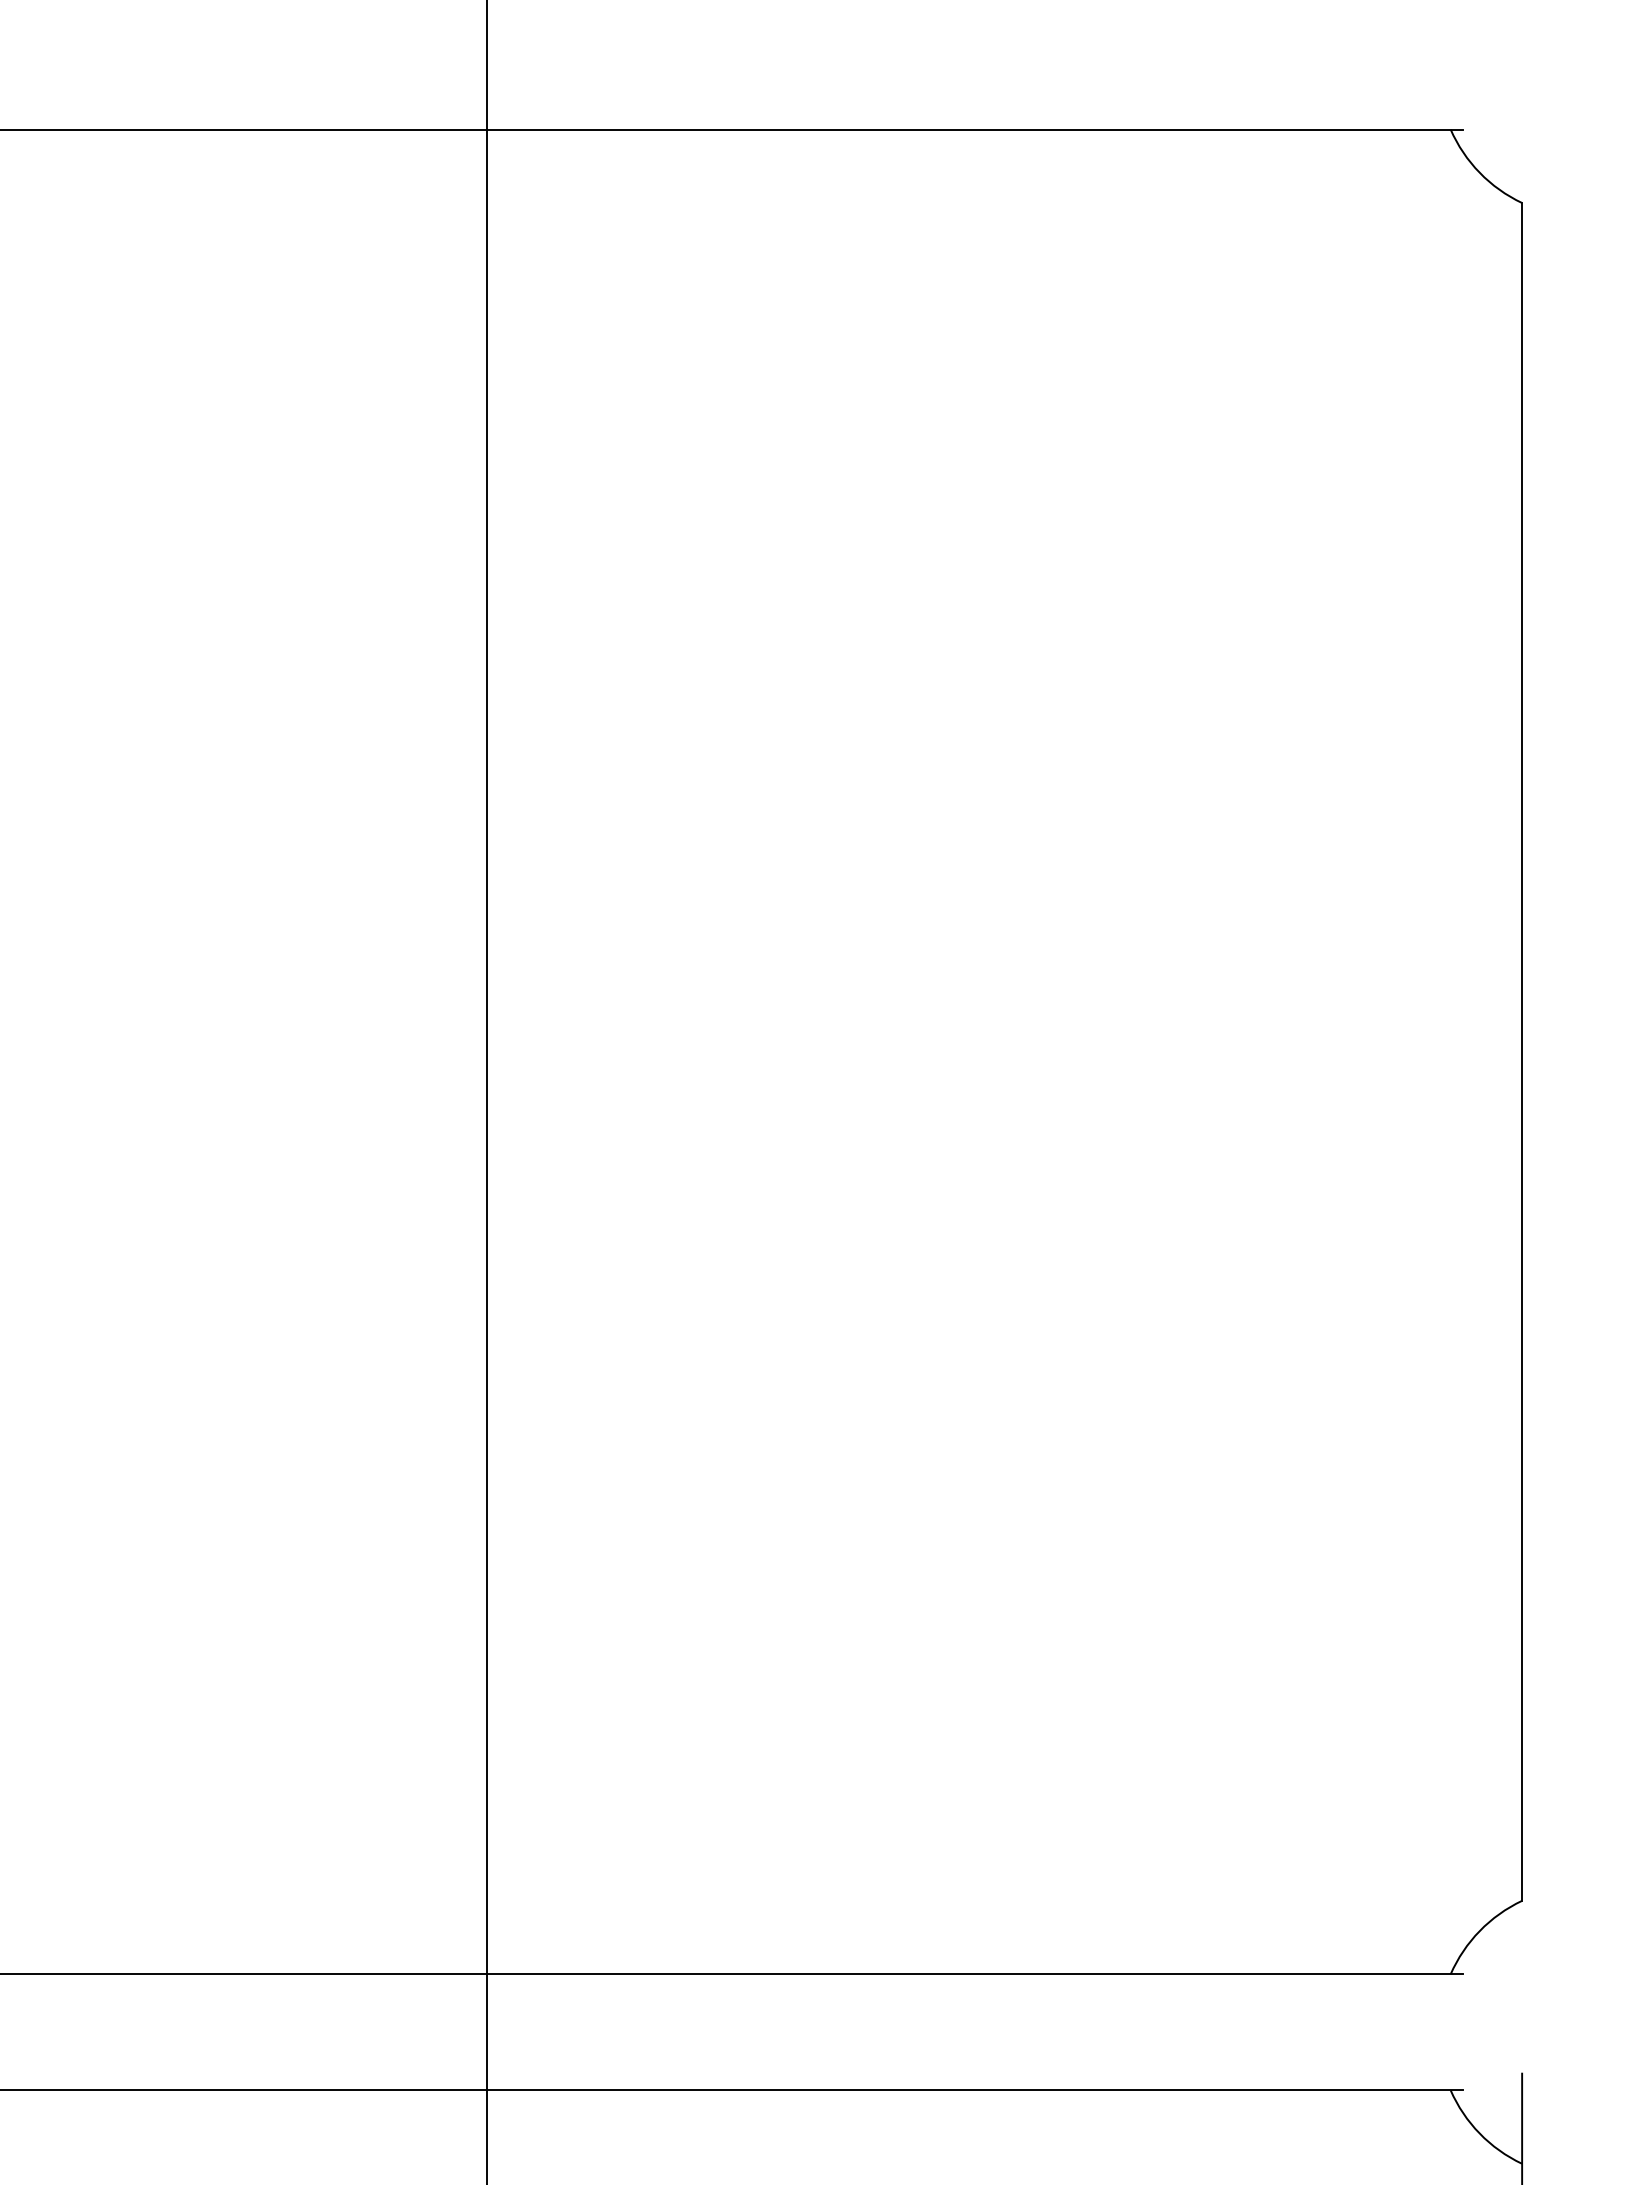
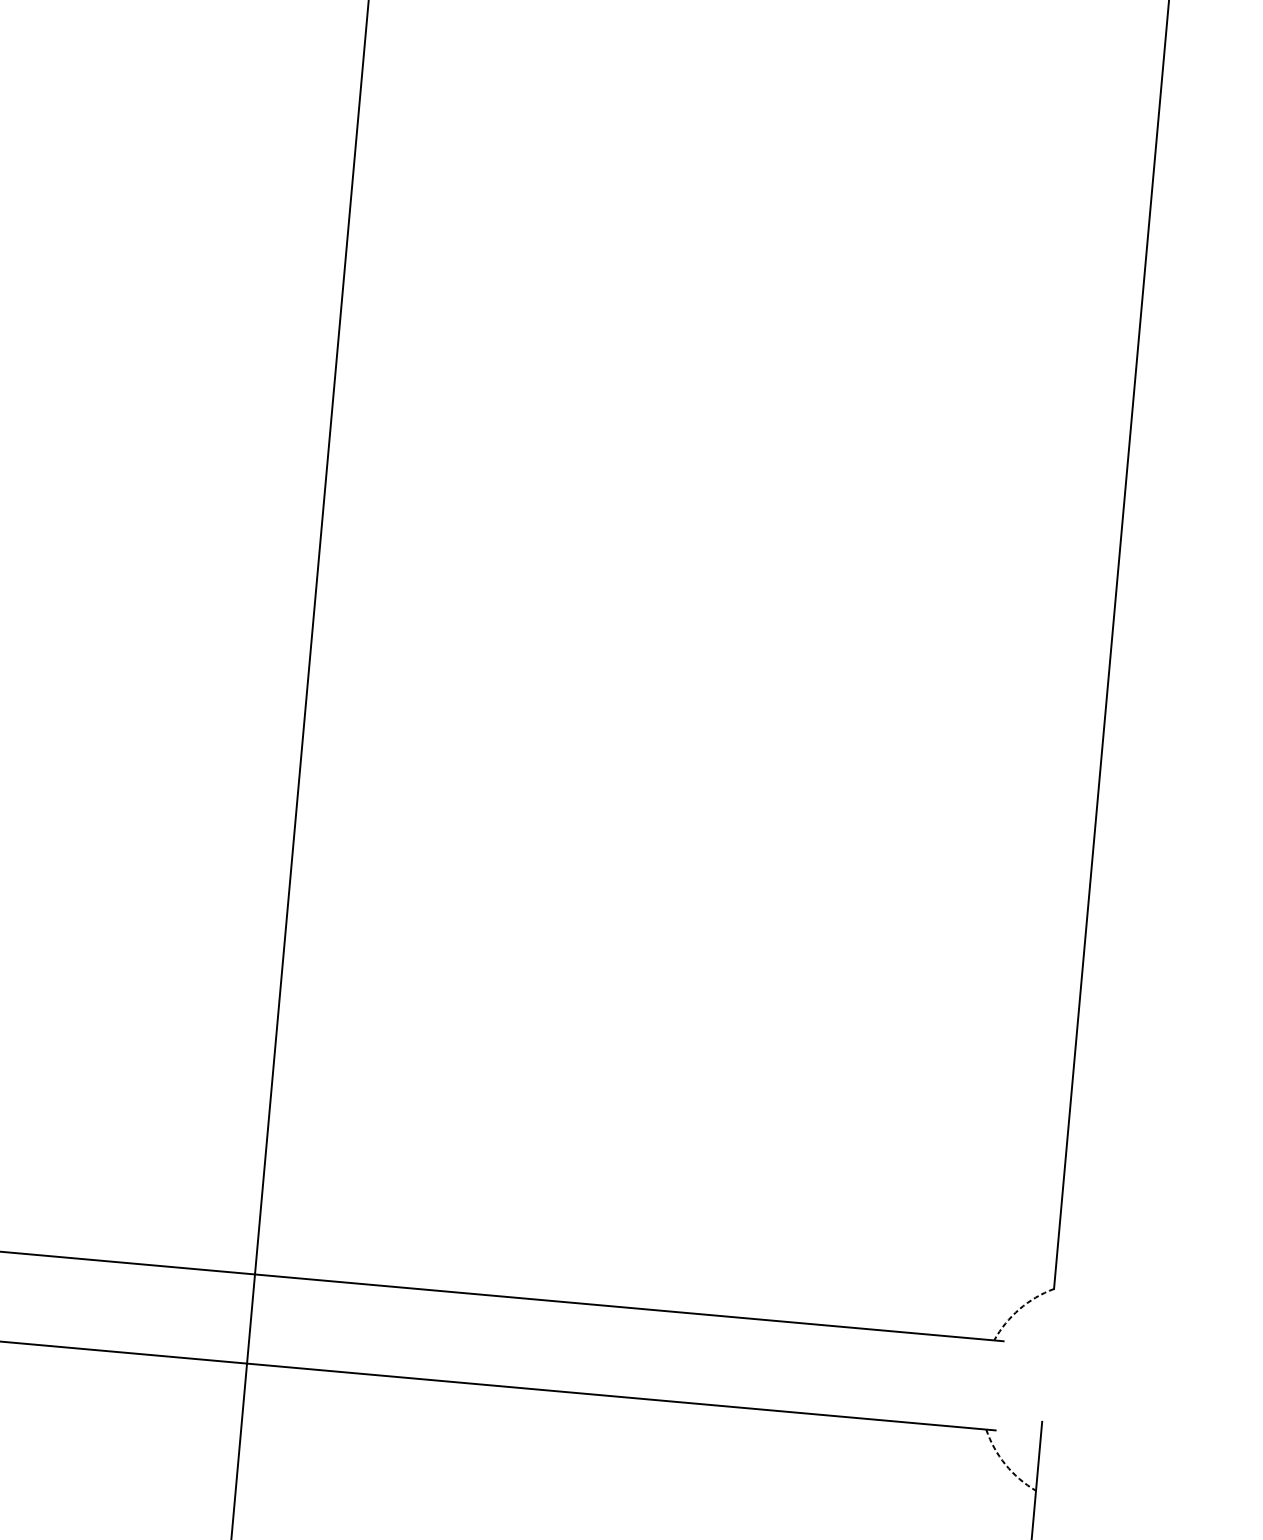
arc: (1479, 1931) -> (1019, 1309), solid -> dashed
arc: (1479, 2133) -> (1005, 1464), solid -> dashed

